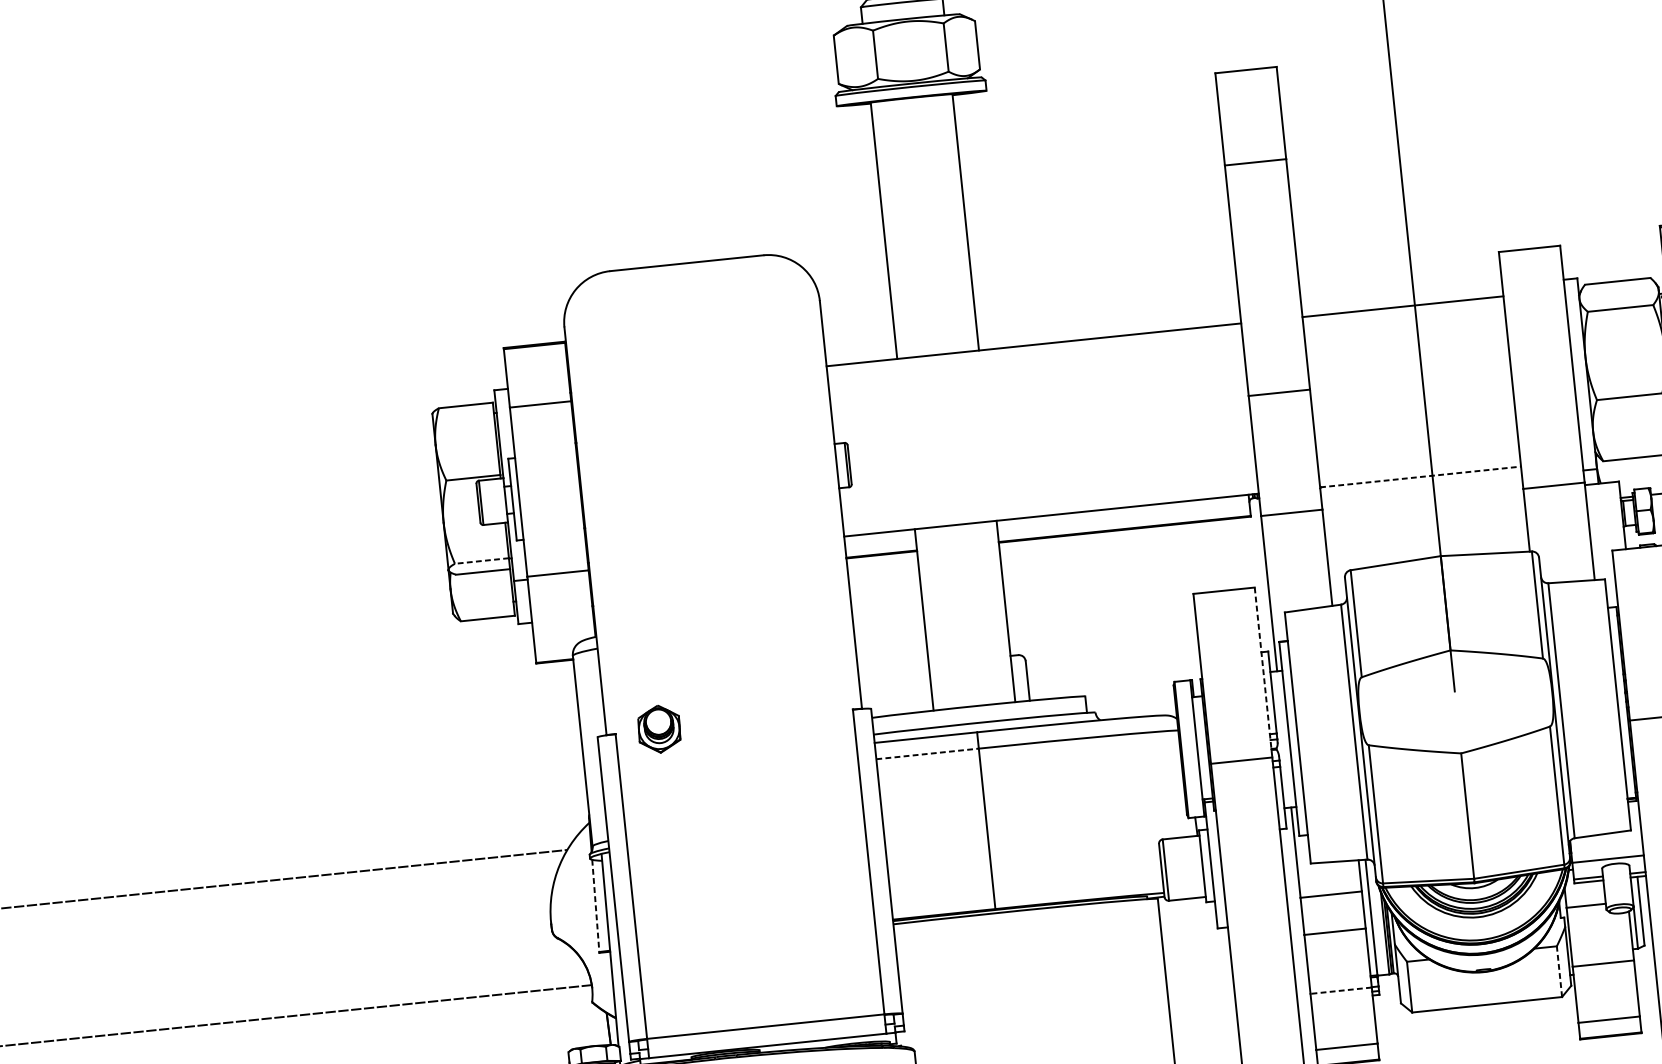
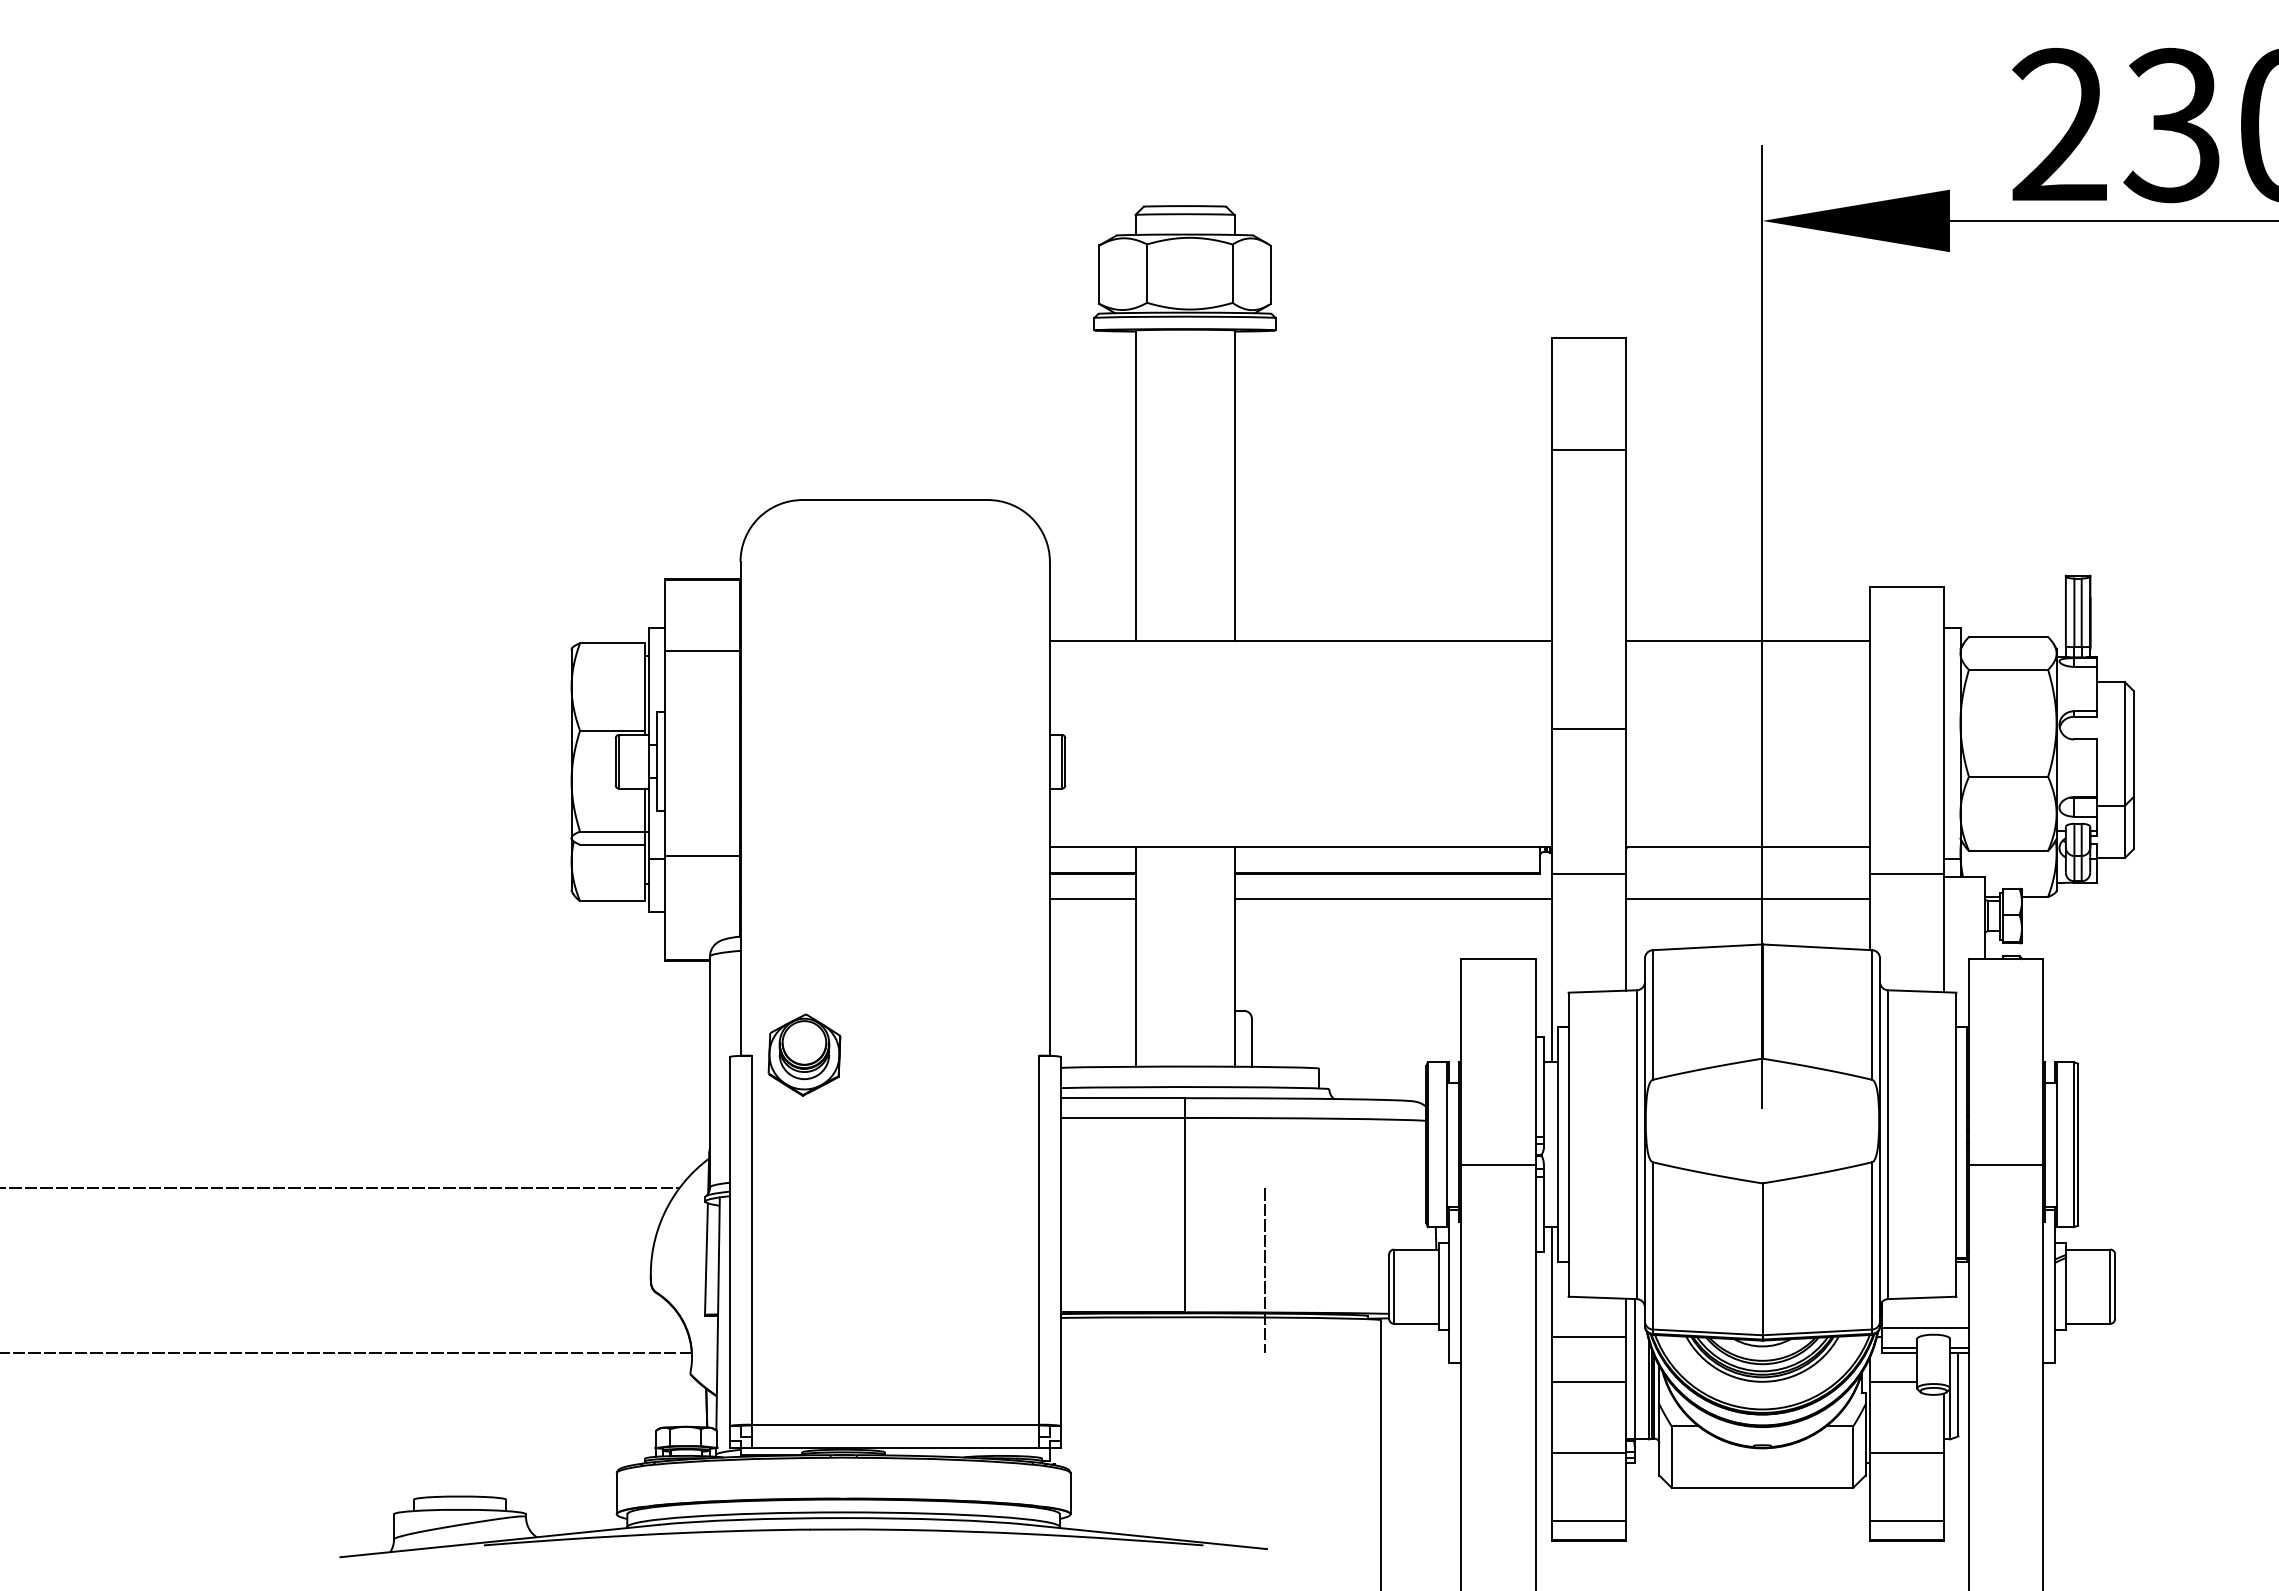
line: (1420, 477) -> (1748, 847), dashed -> solid
line: (1424, 520) -> (1747, 899), added
line: (1132, 550) -> (1393, 899), added
line: (481, 560) -> (612, 831), dashed -> solid
line: (883, 576) -> (1092, 899), added
line: (1263, 672) -> (1535, 1061), dashed -> solid
part: (659, 728) -> (804, 1054), size x1.43
line: (928, 753) -> (1123, 1117), dashed -> solid
line: (1057, 867) -> (1264, 1270), added
line: (595, 906) -> (706, 1259), dashed -> solid
line: (1559, 971) -> (1853, 1457), dashed -> solid
line: (1340, 990) -> (1588, 1452), dashed -> solid

